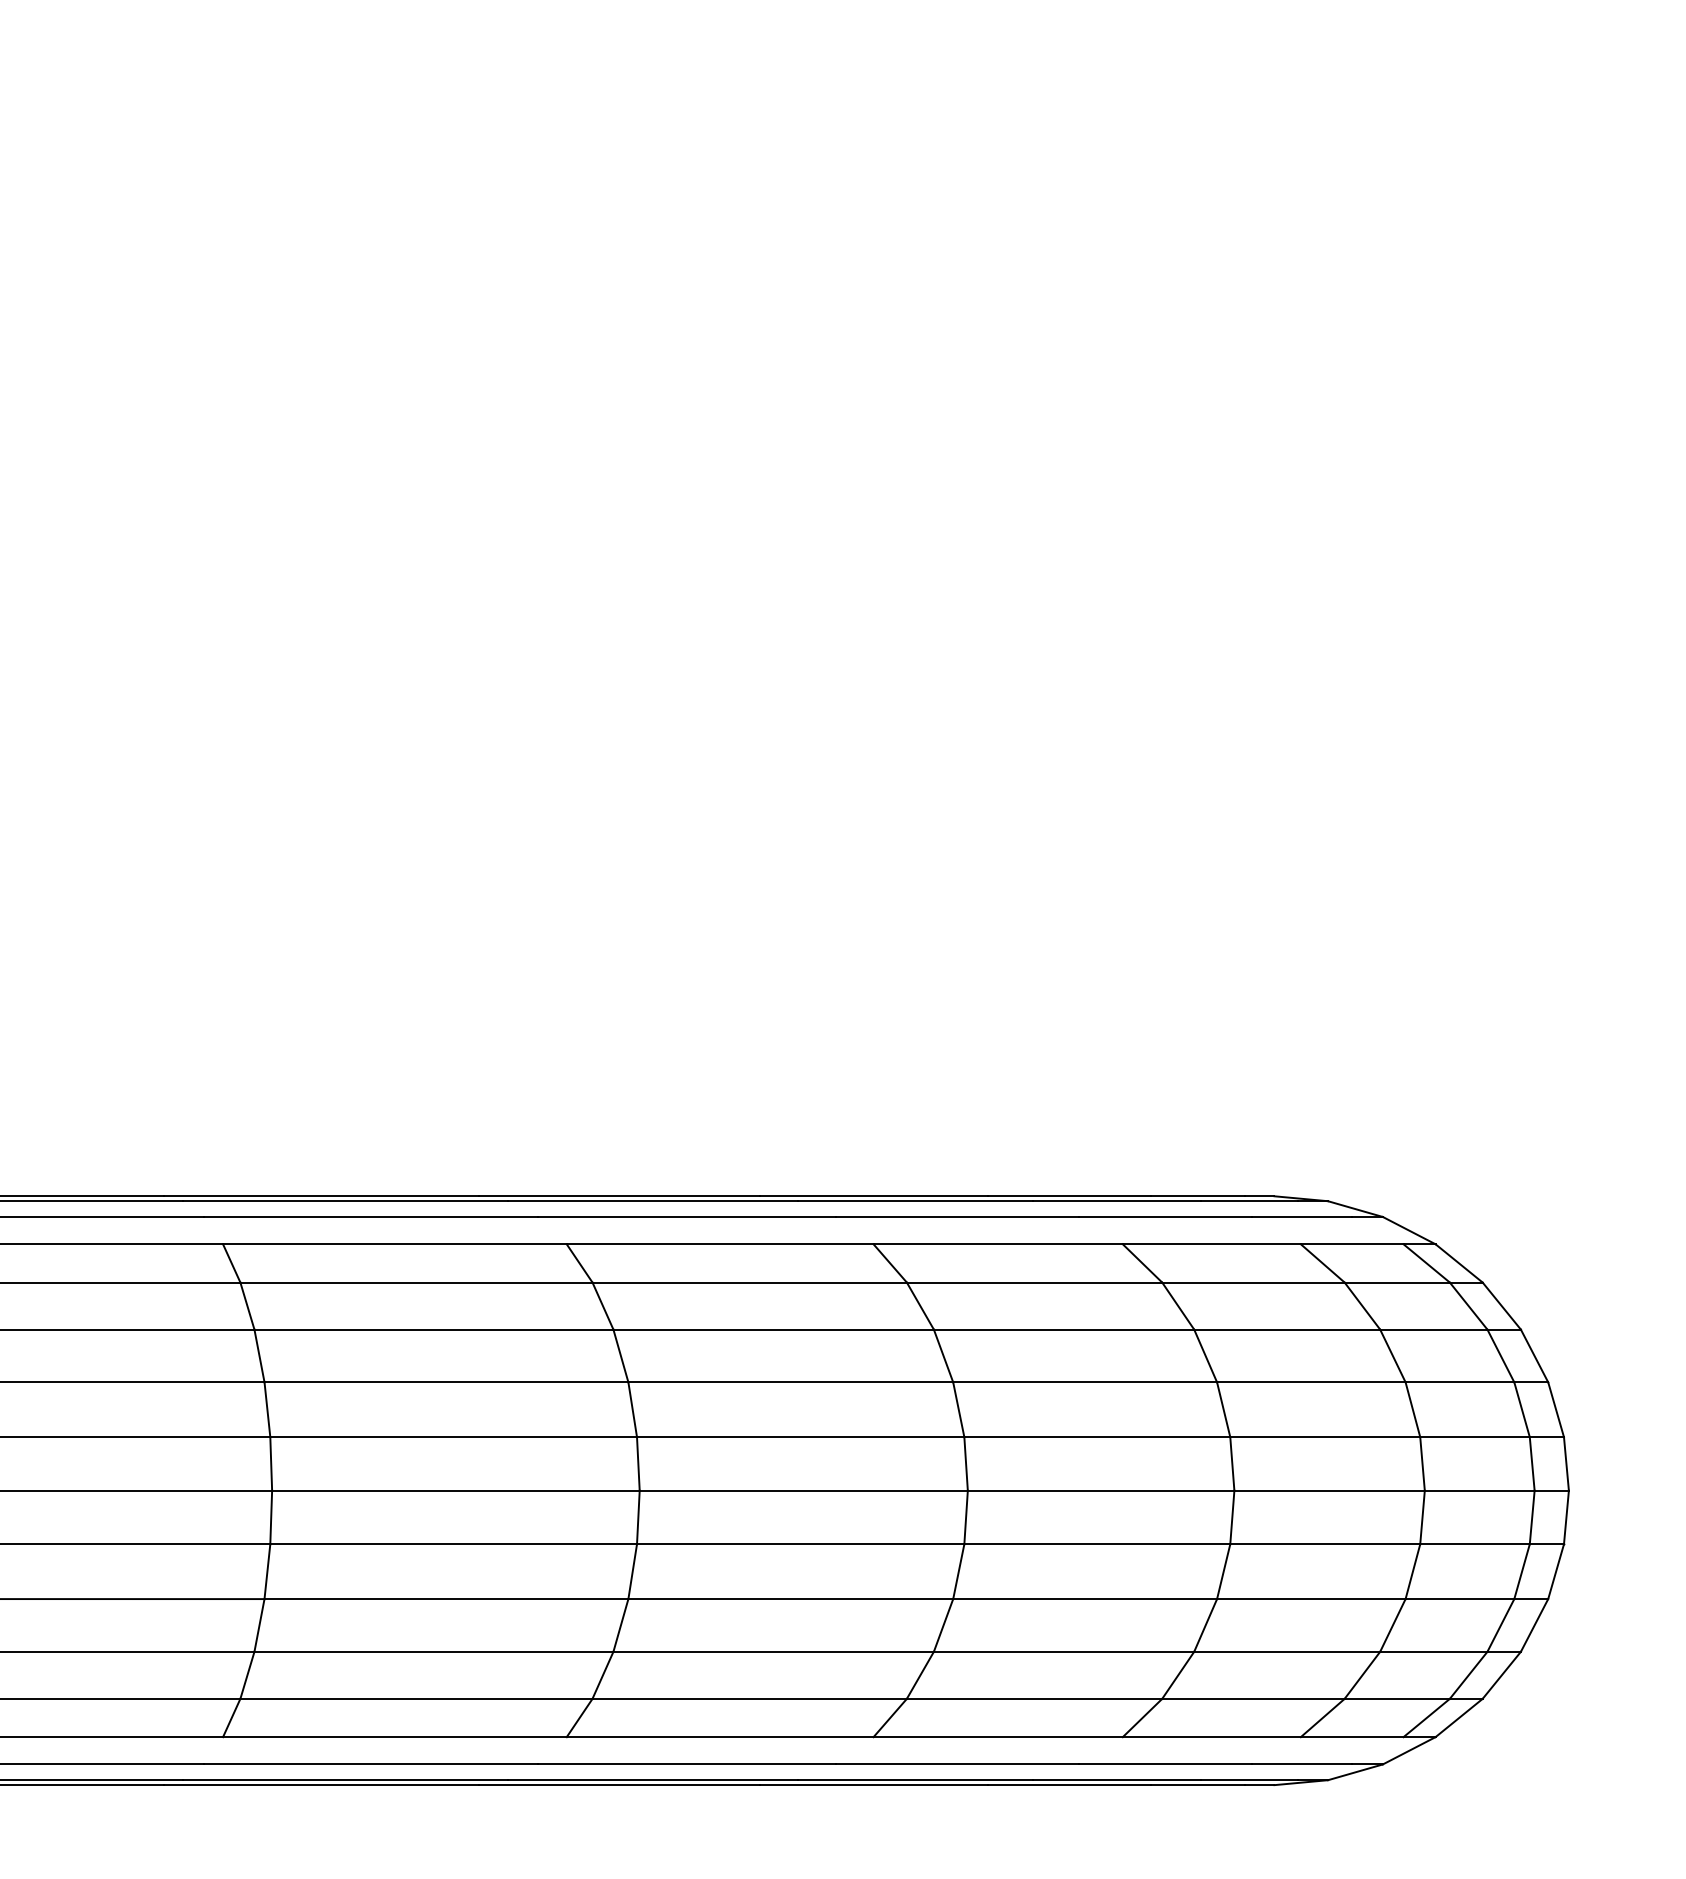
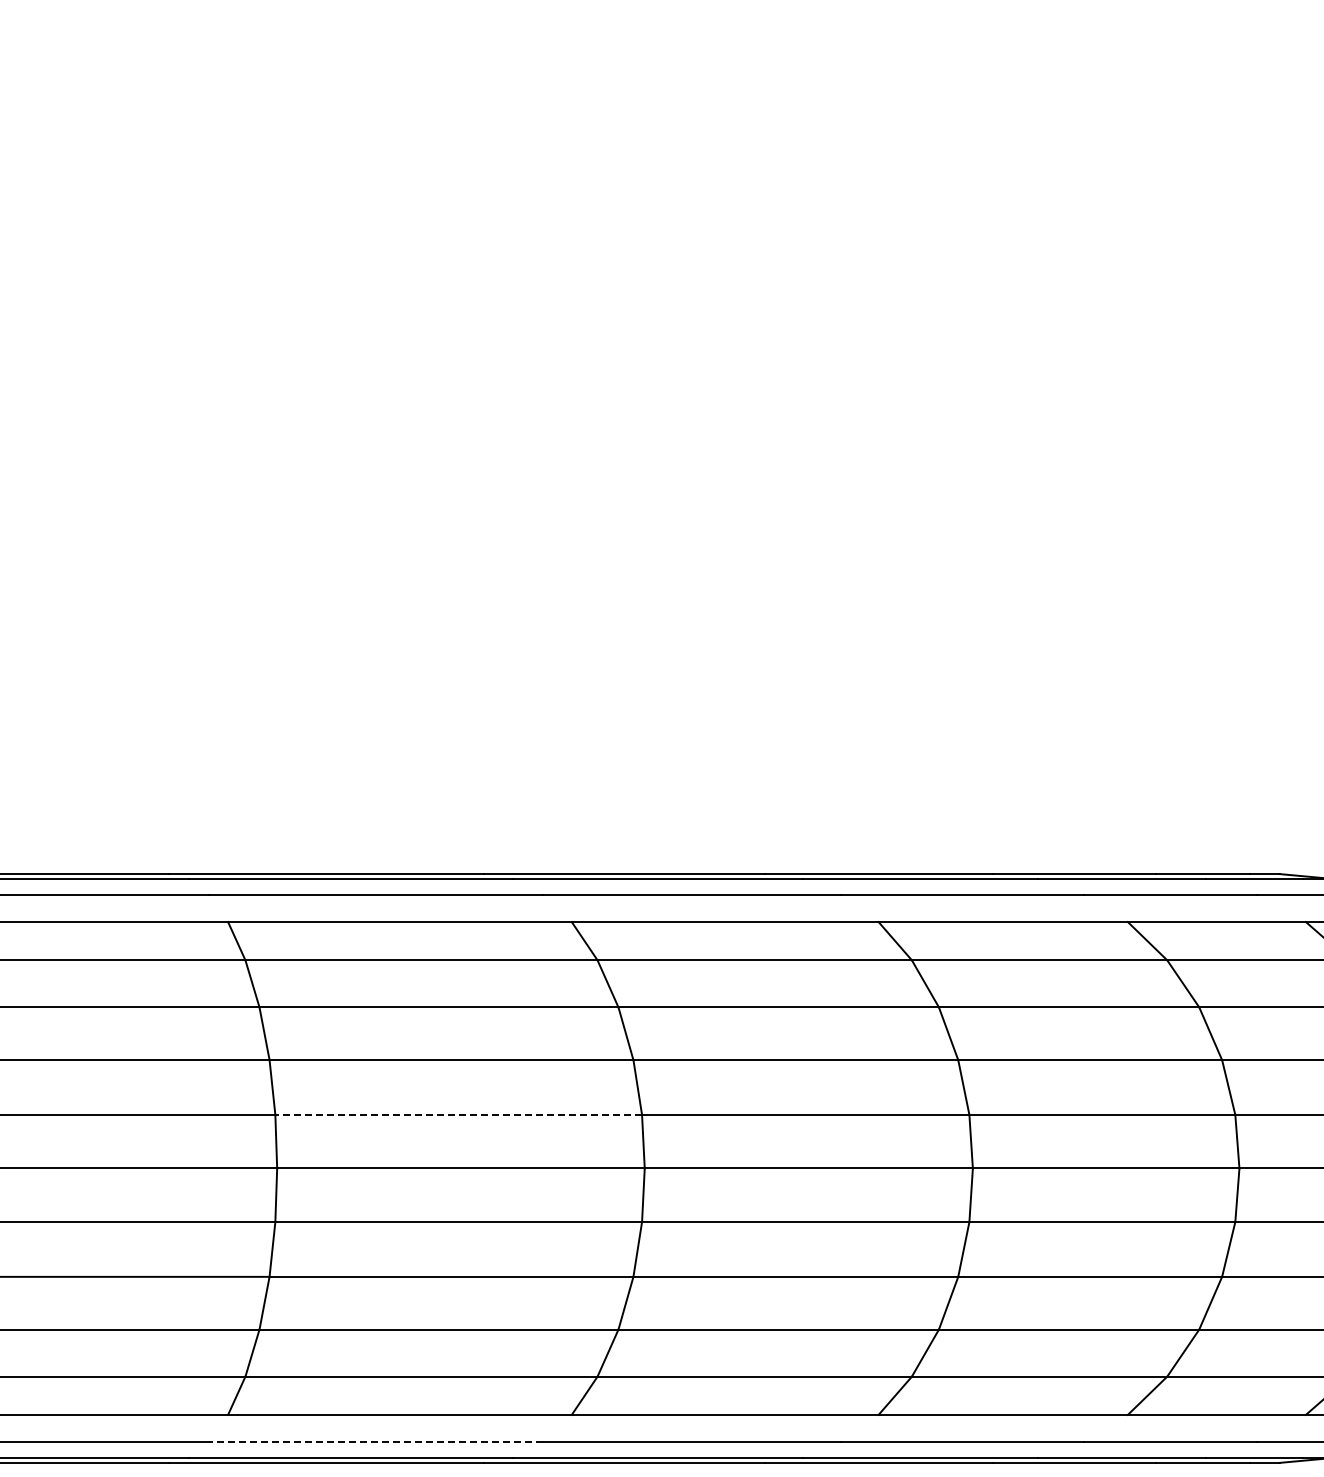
line: (453, 1437) -> (458, 1115), solid -> dashed
line: (370, 1764) -> (375, 1442), solid -> dashed

